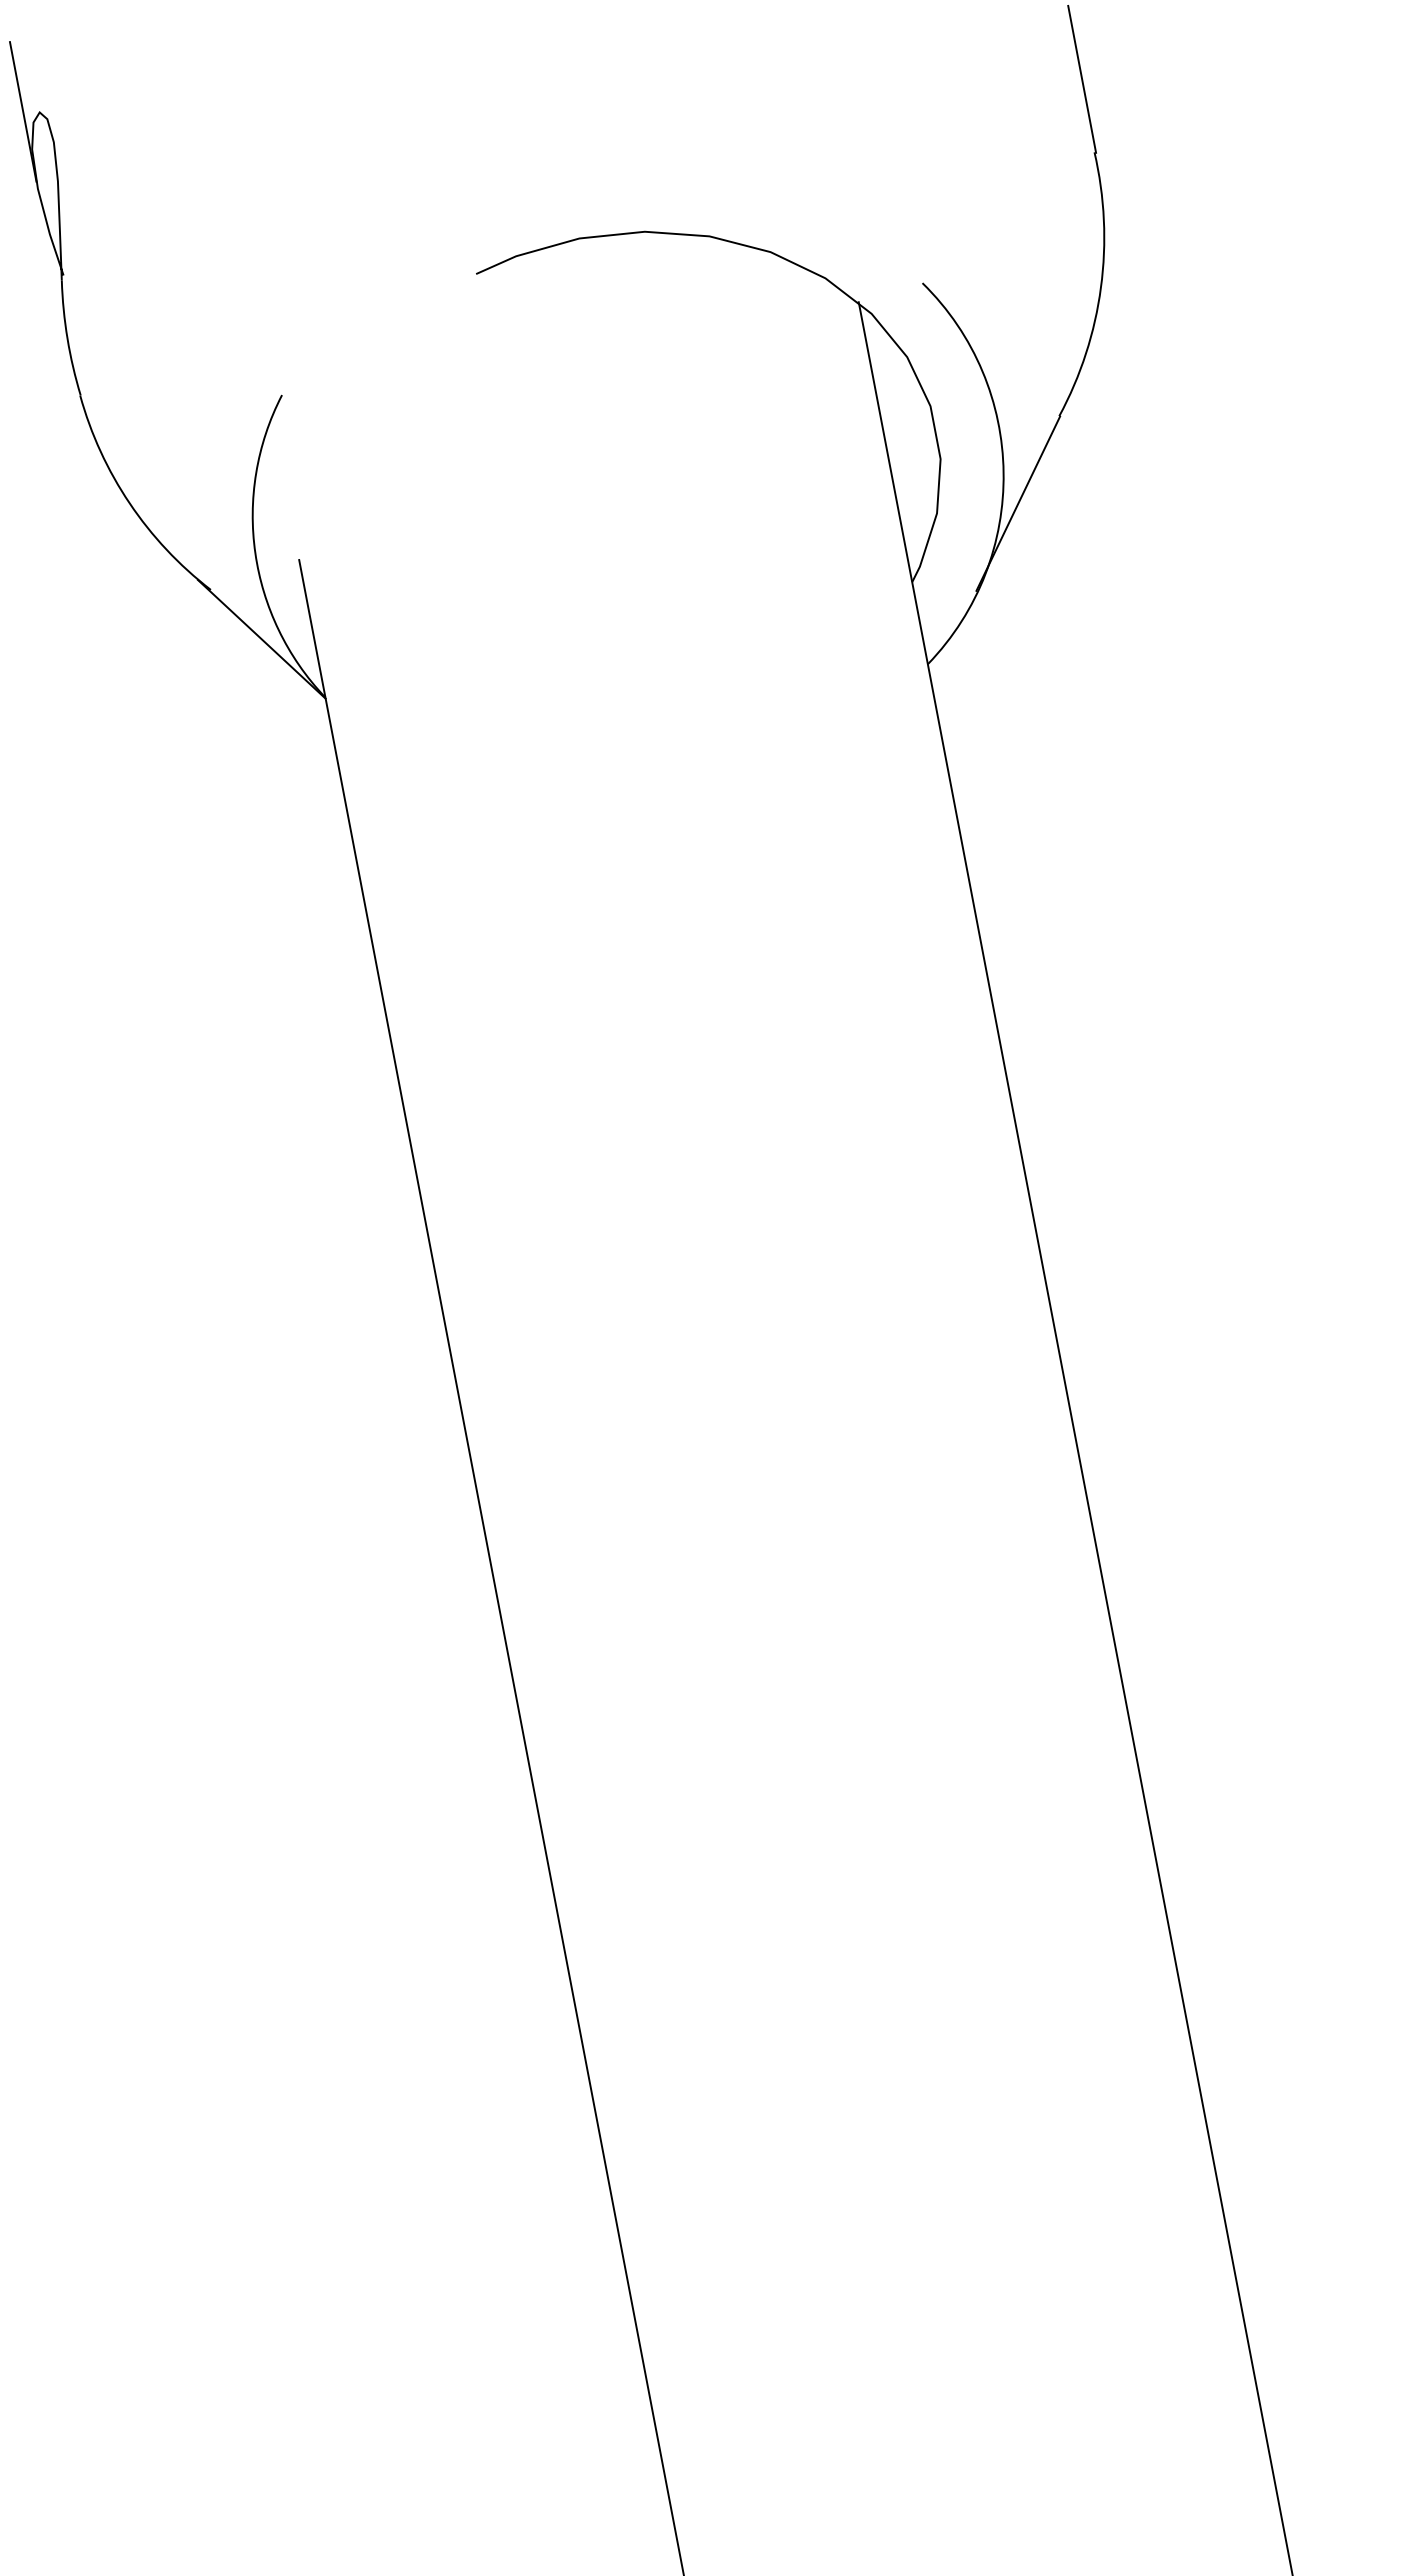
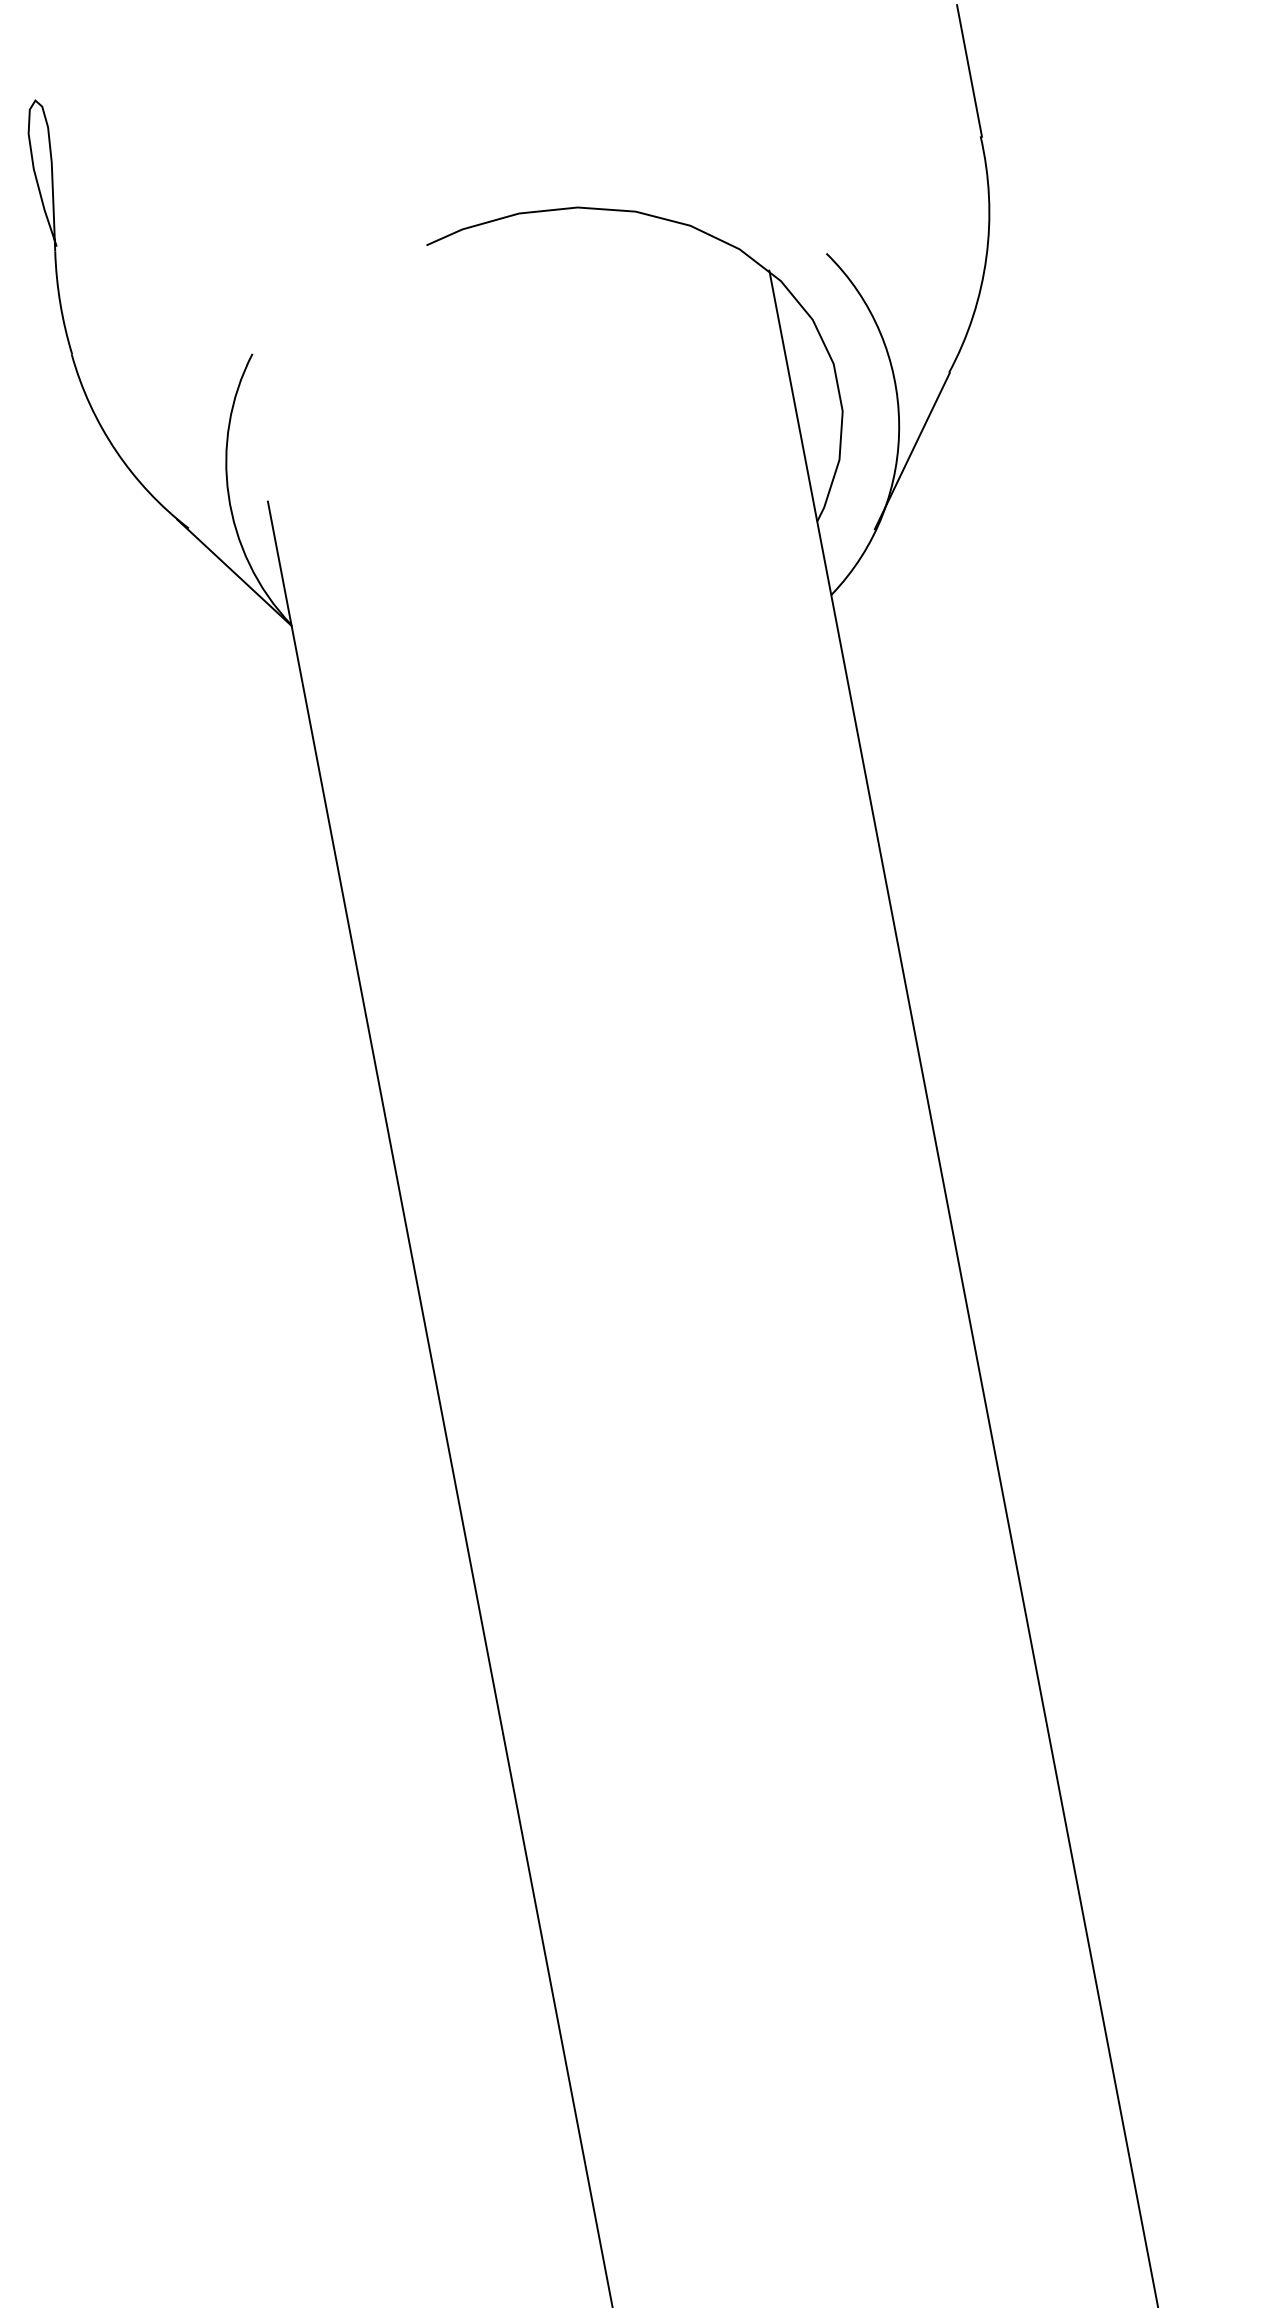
line: (22, 111) -> (19, 99), removed

